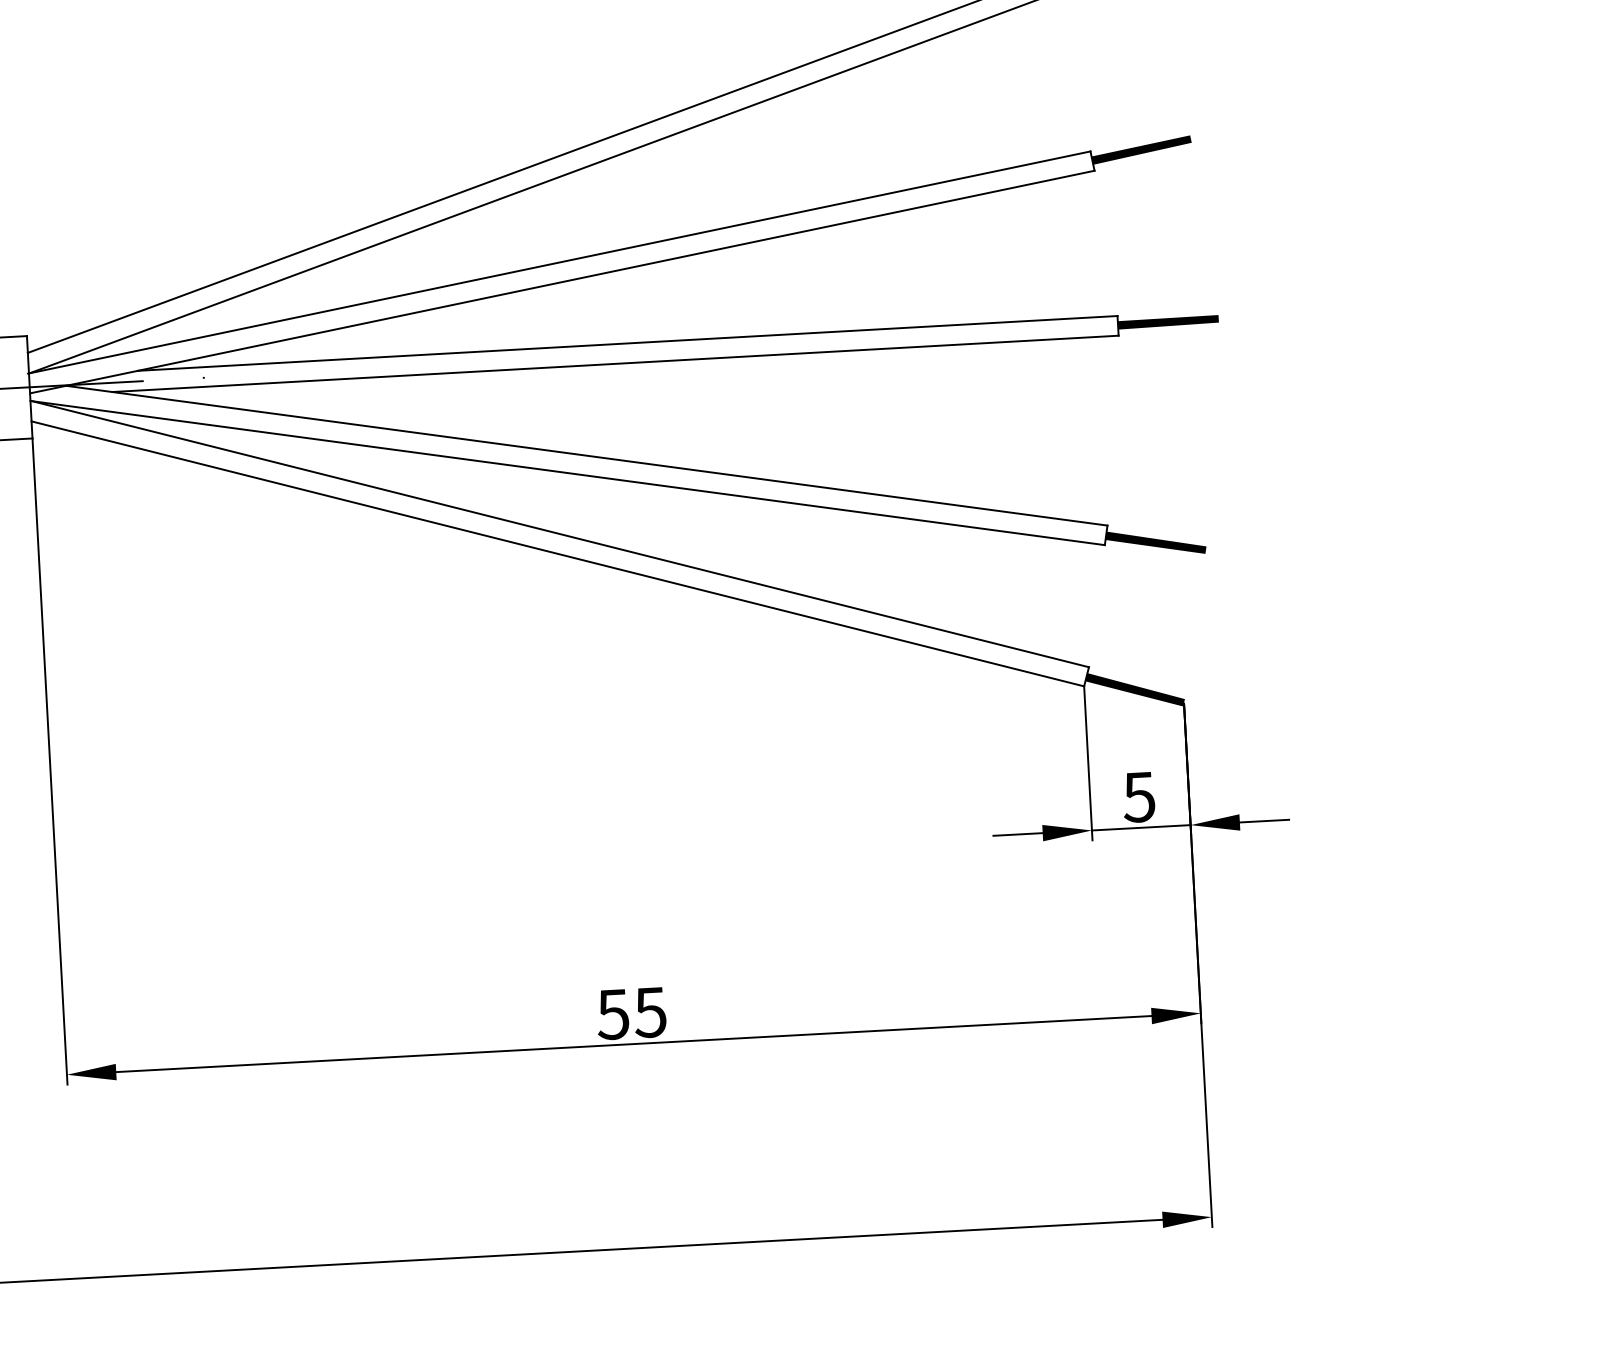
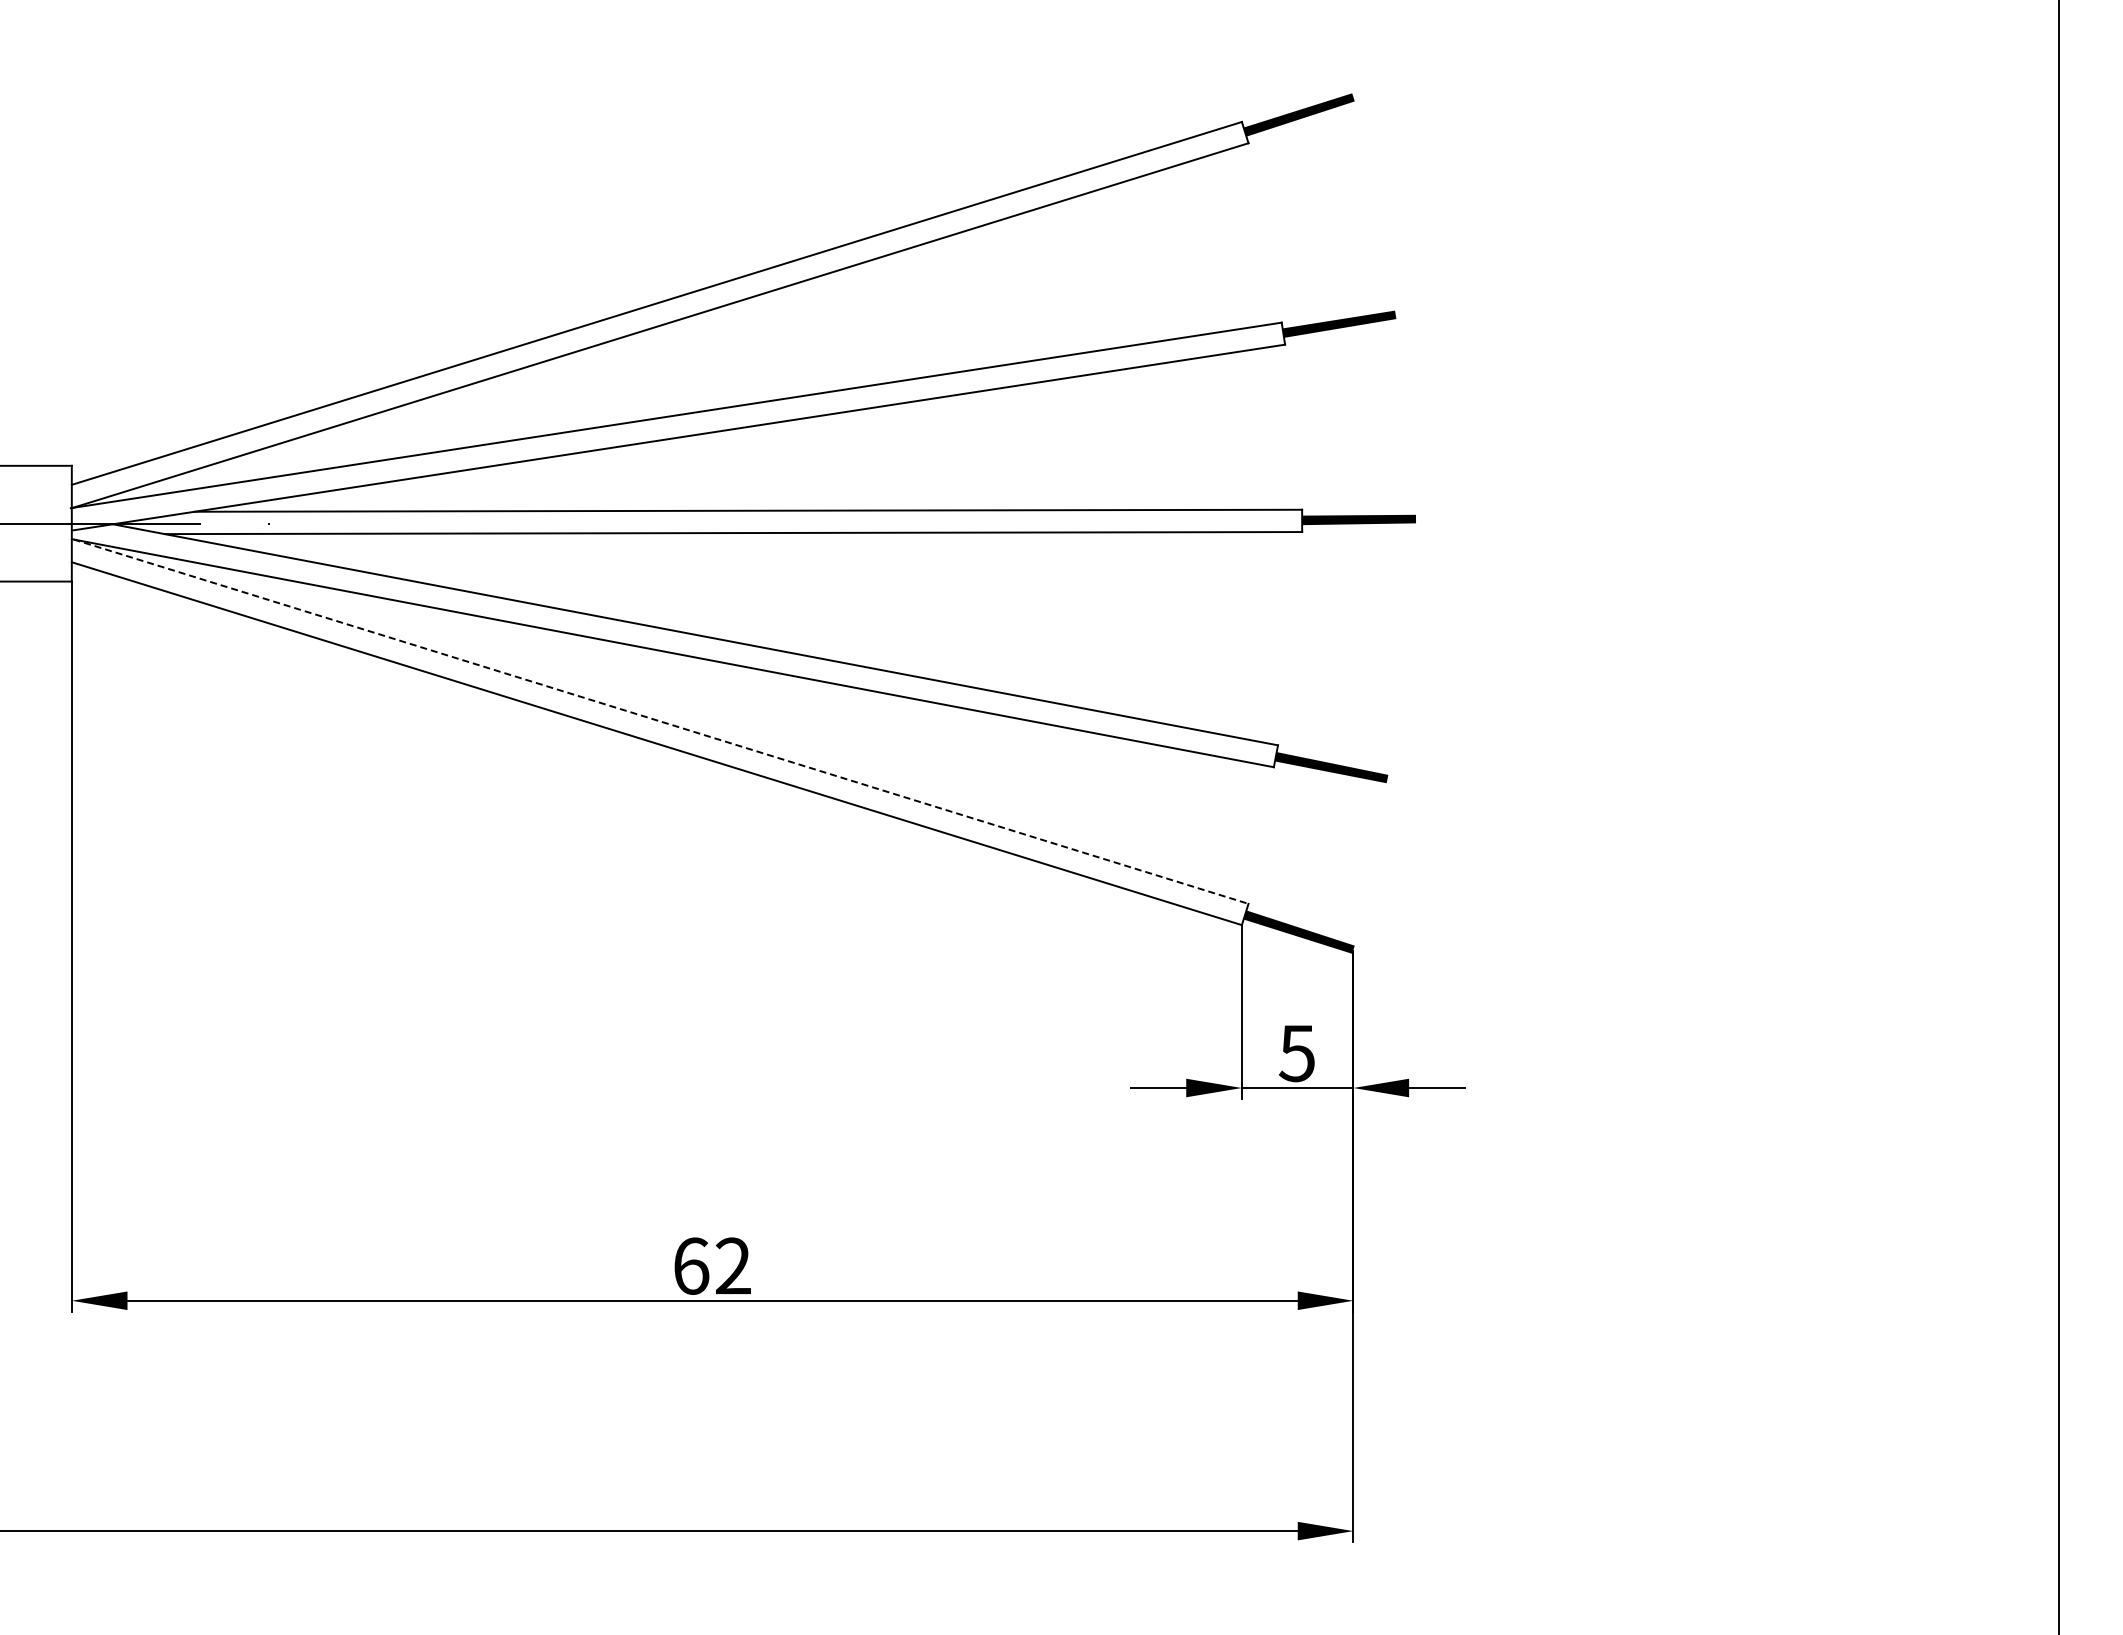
line: (560, 534) -> (661, 721), solid -> dashed
text: (631, 1012) -> (711, 1265), 55 -> 62

